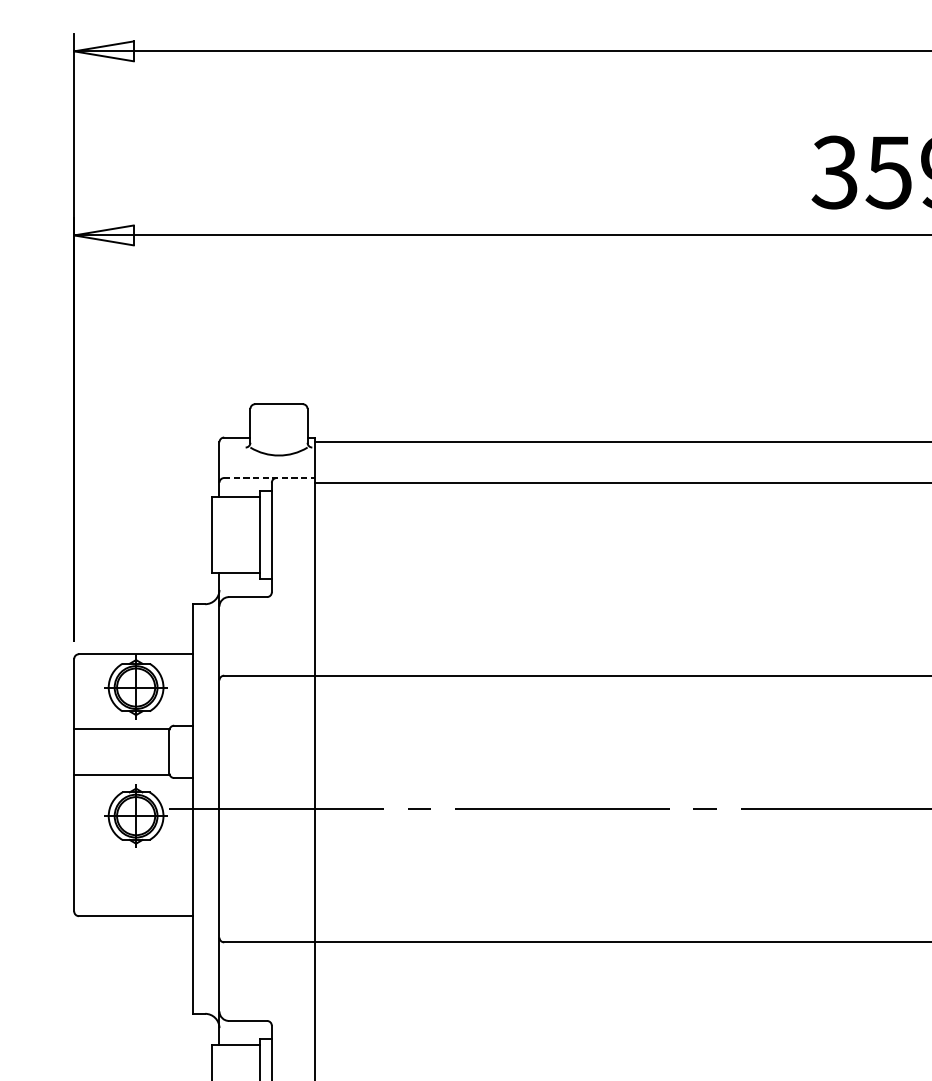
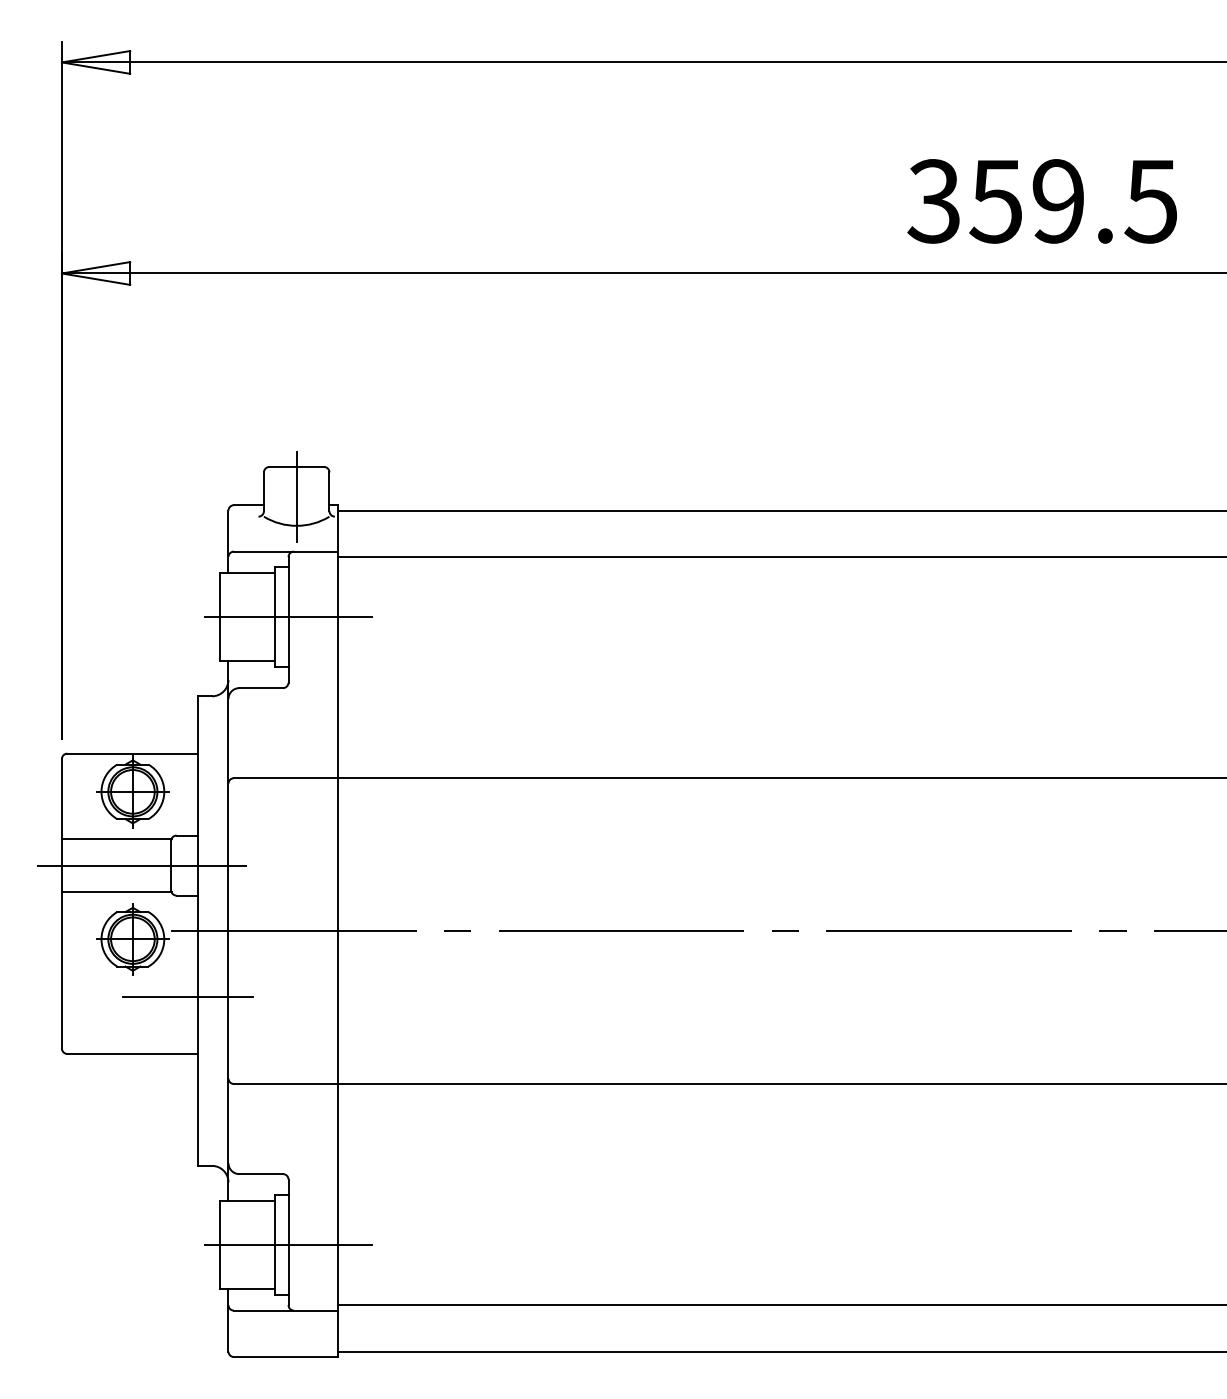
line: (278, 429) -> (296, 496), added
line: (269, 477) -> (285, 551), dashed -> solid
line: (271, 535) -> (288, 617), added
line: (143, 751) -> (141, 865), added
line: (184, 866) -> (188, 996), added

